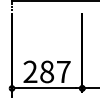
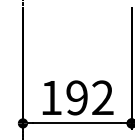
text: (46, 71) -> (76, 97), 287 -> 192

